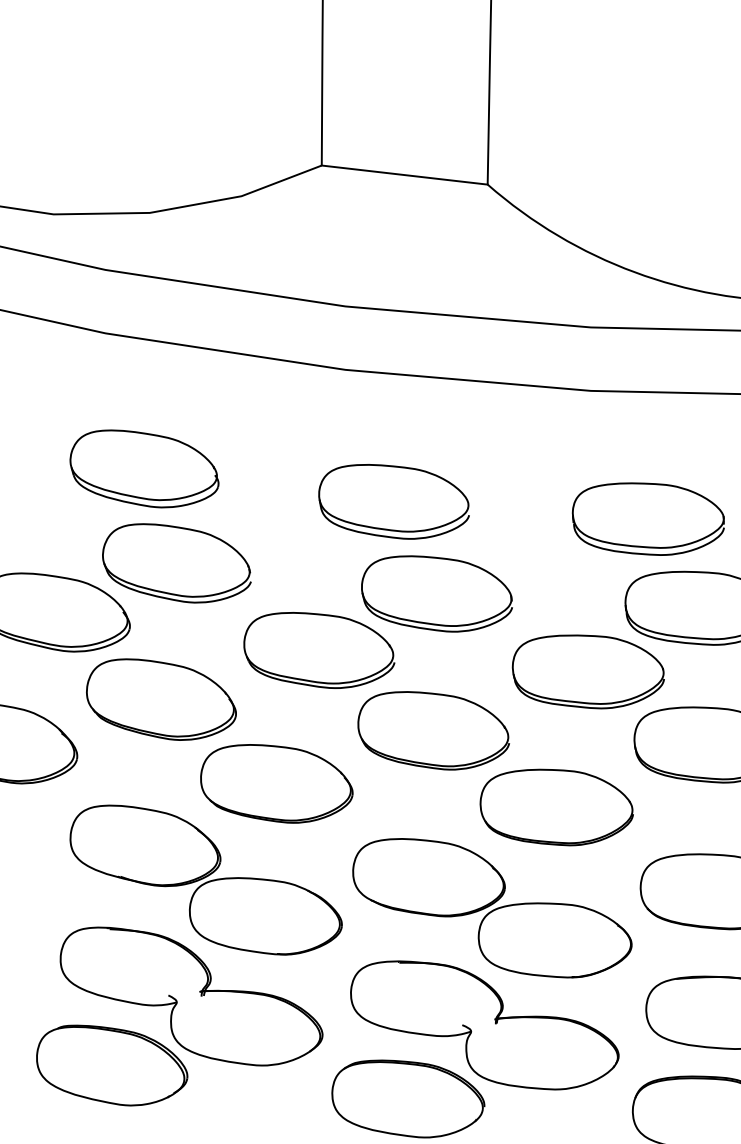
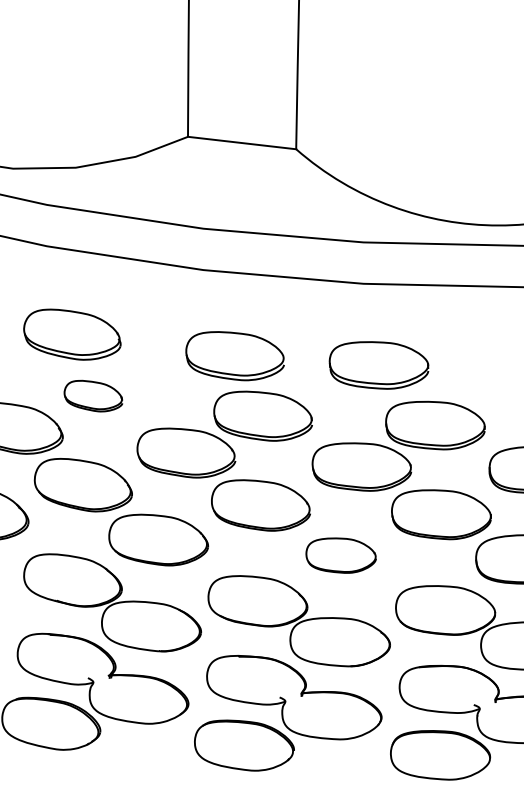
part: (647, 519) -> (378, 365), moved
part: (176, 562) -> (93, 395), size x0.6
part: (555, 807) -> (340, 555), size x0.7

